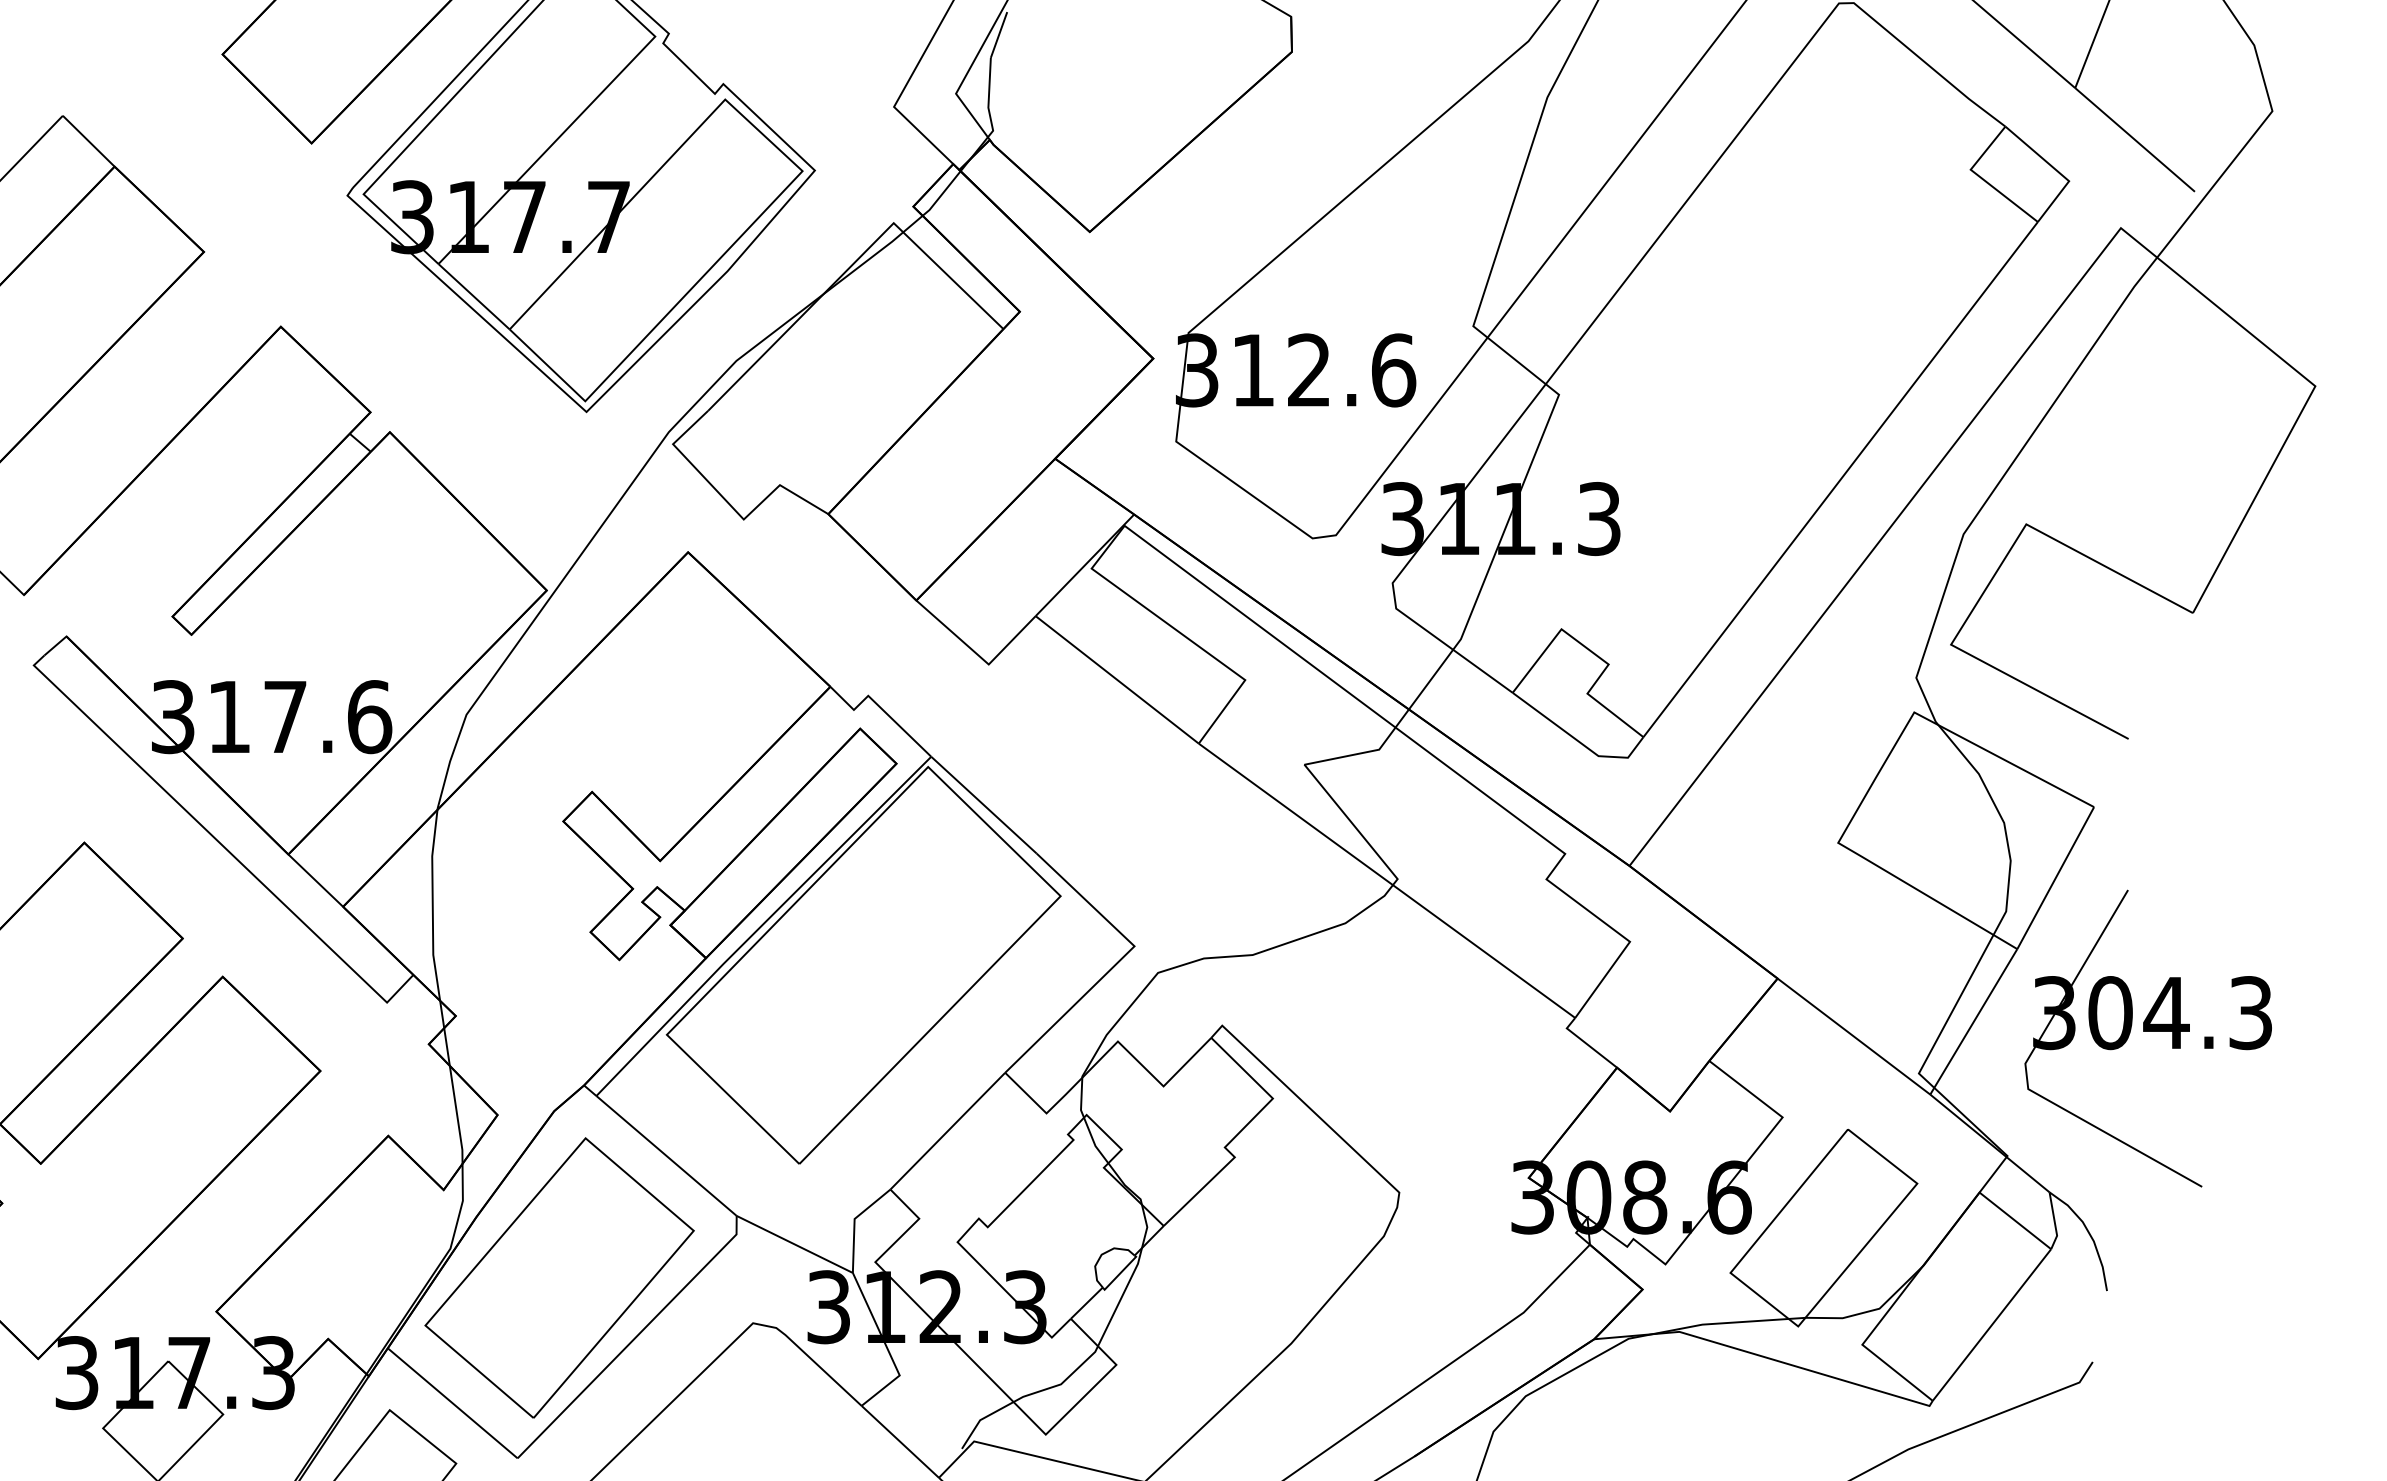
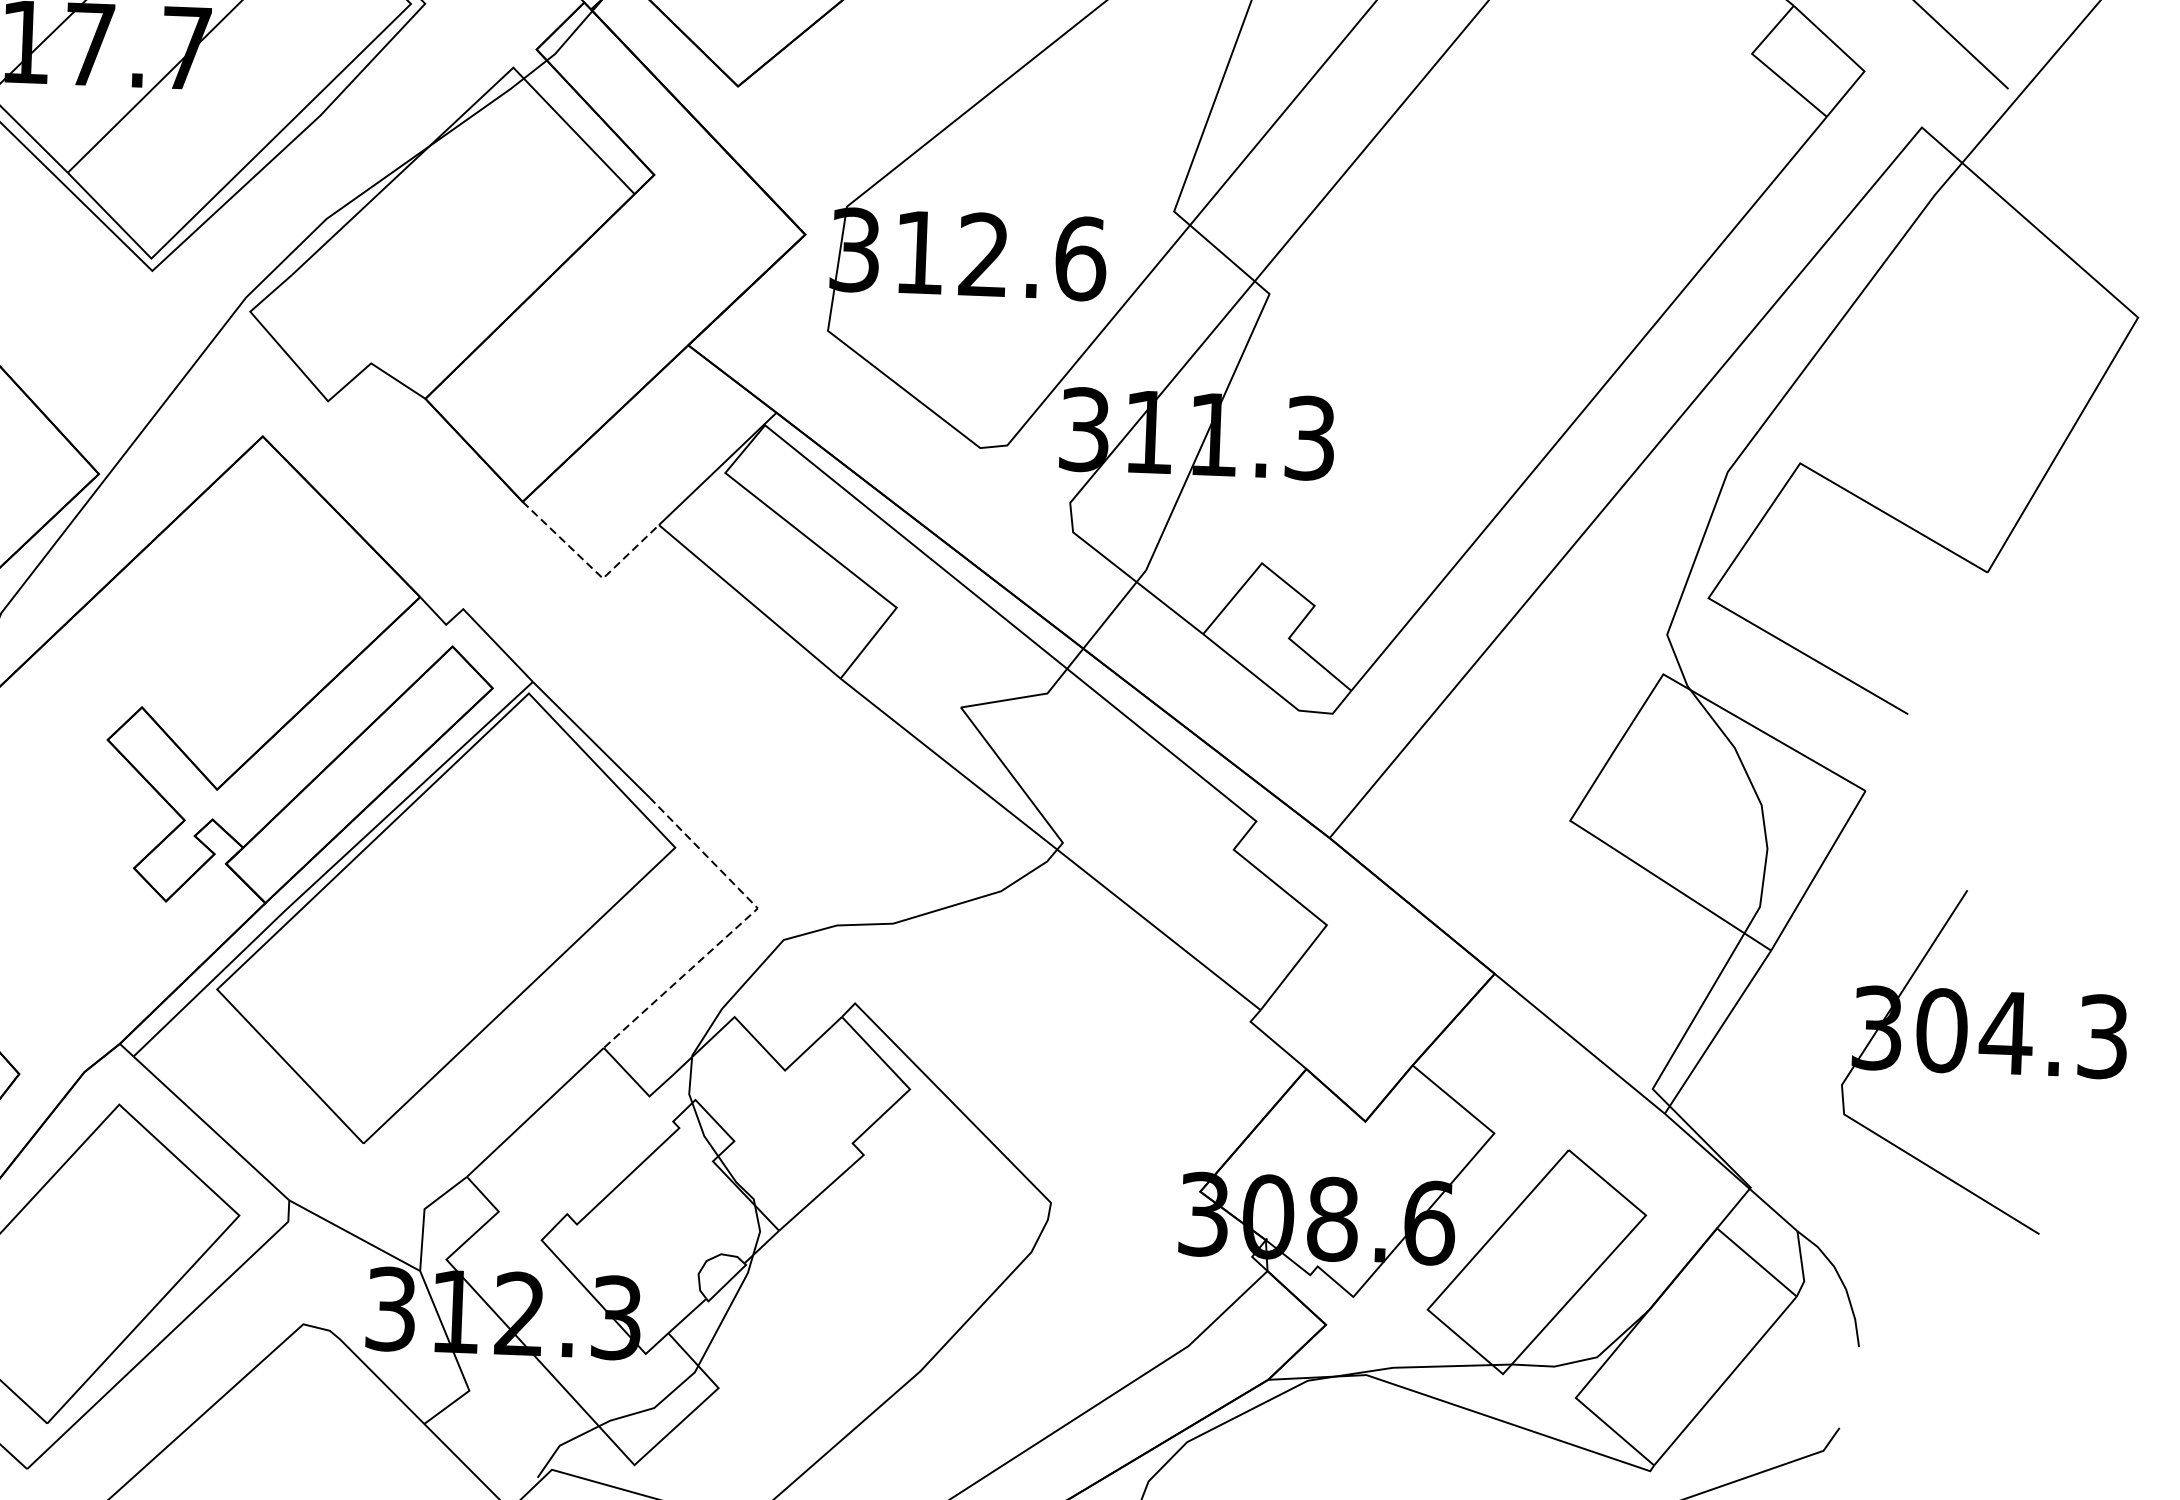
line: (978, 655) -> (591, 567), solid -> dashed
line: (1118, 962) -> (738, 926), solid -> dashed
part: (2147, 1031) -> (1983, 1053), moved

